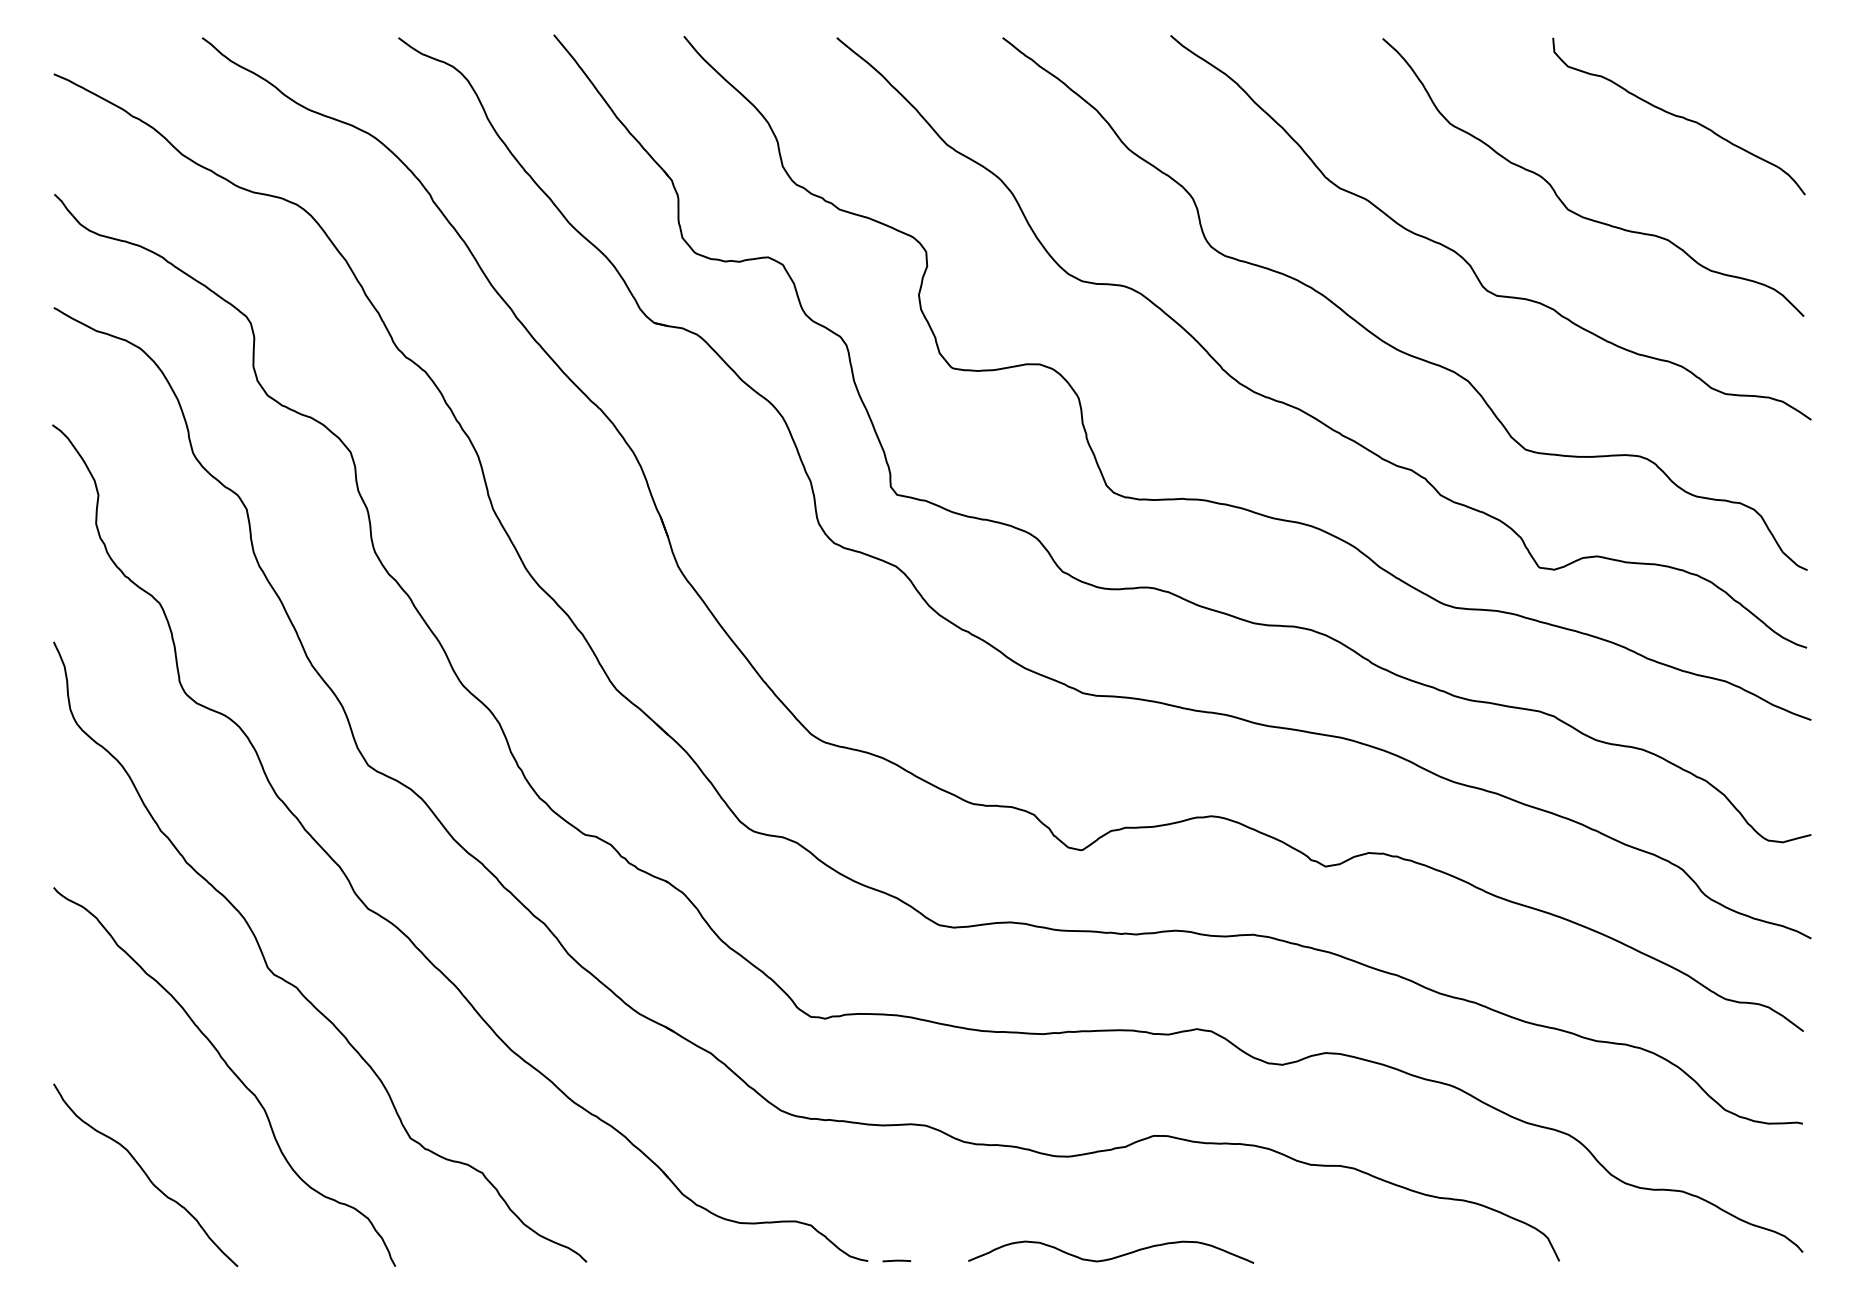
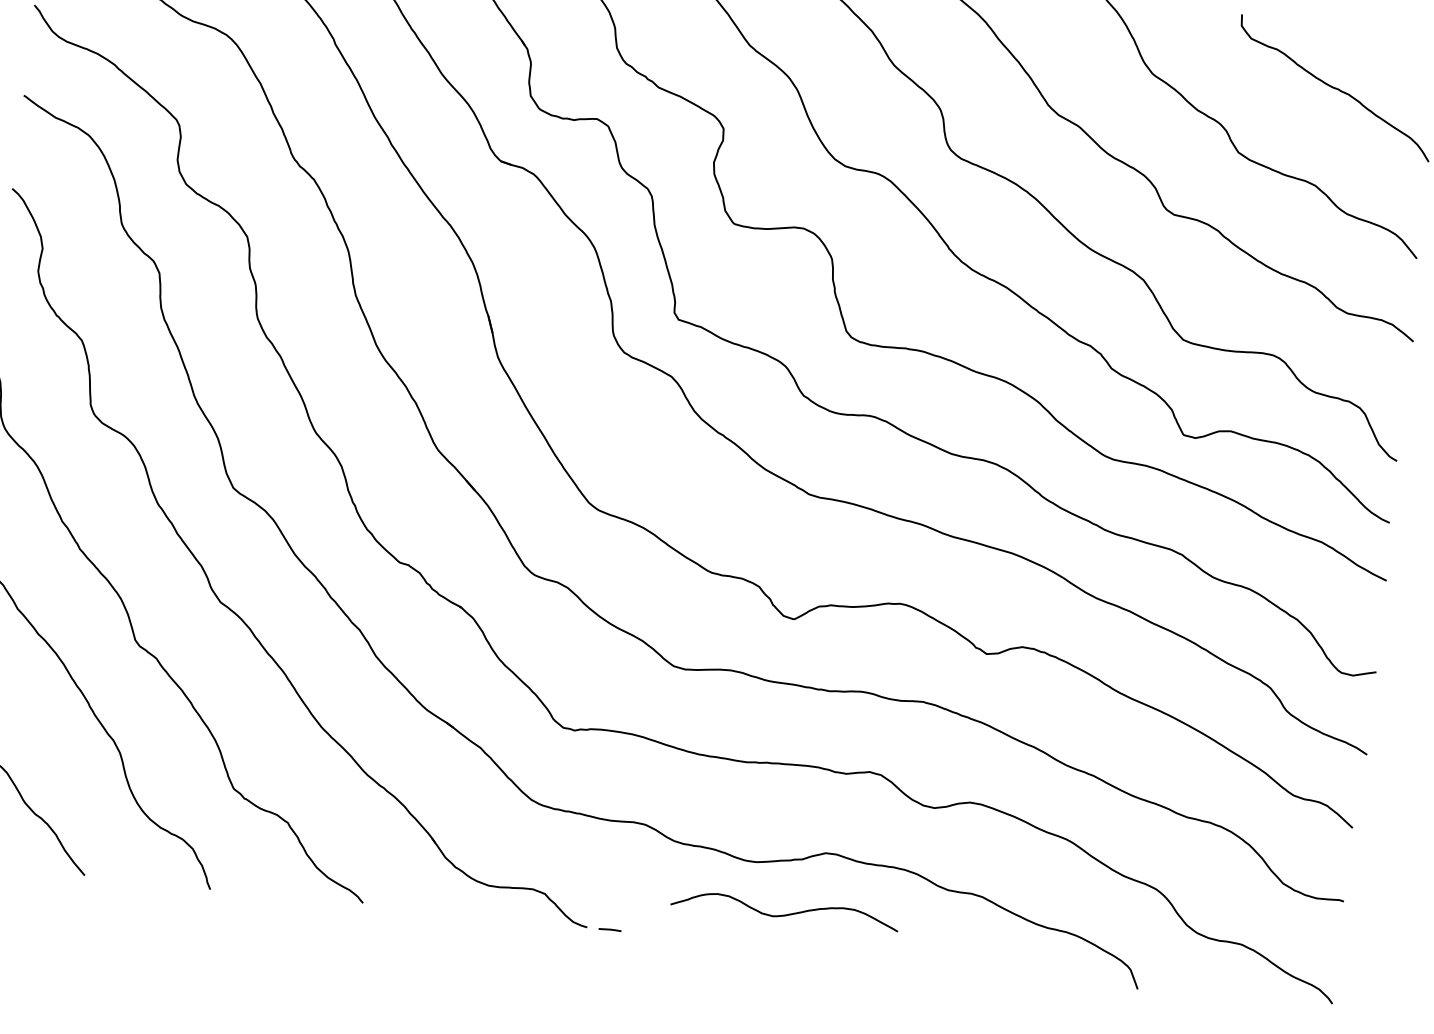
curve: (1112, 1257) -> (785, 914), moved

